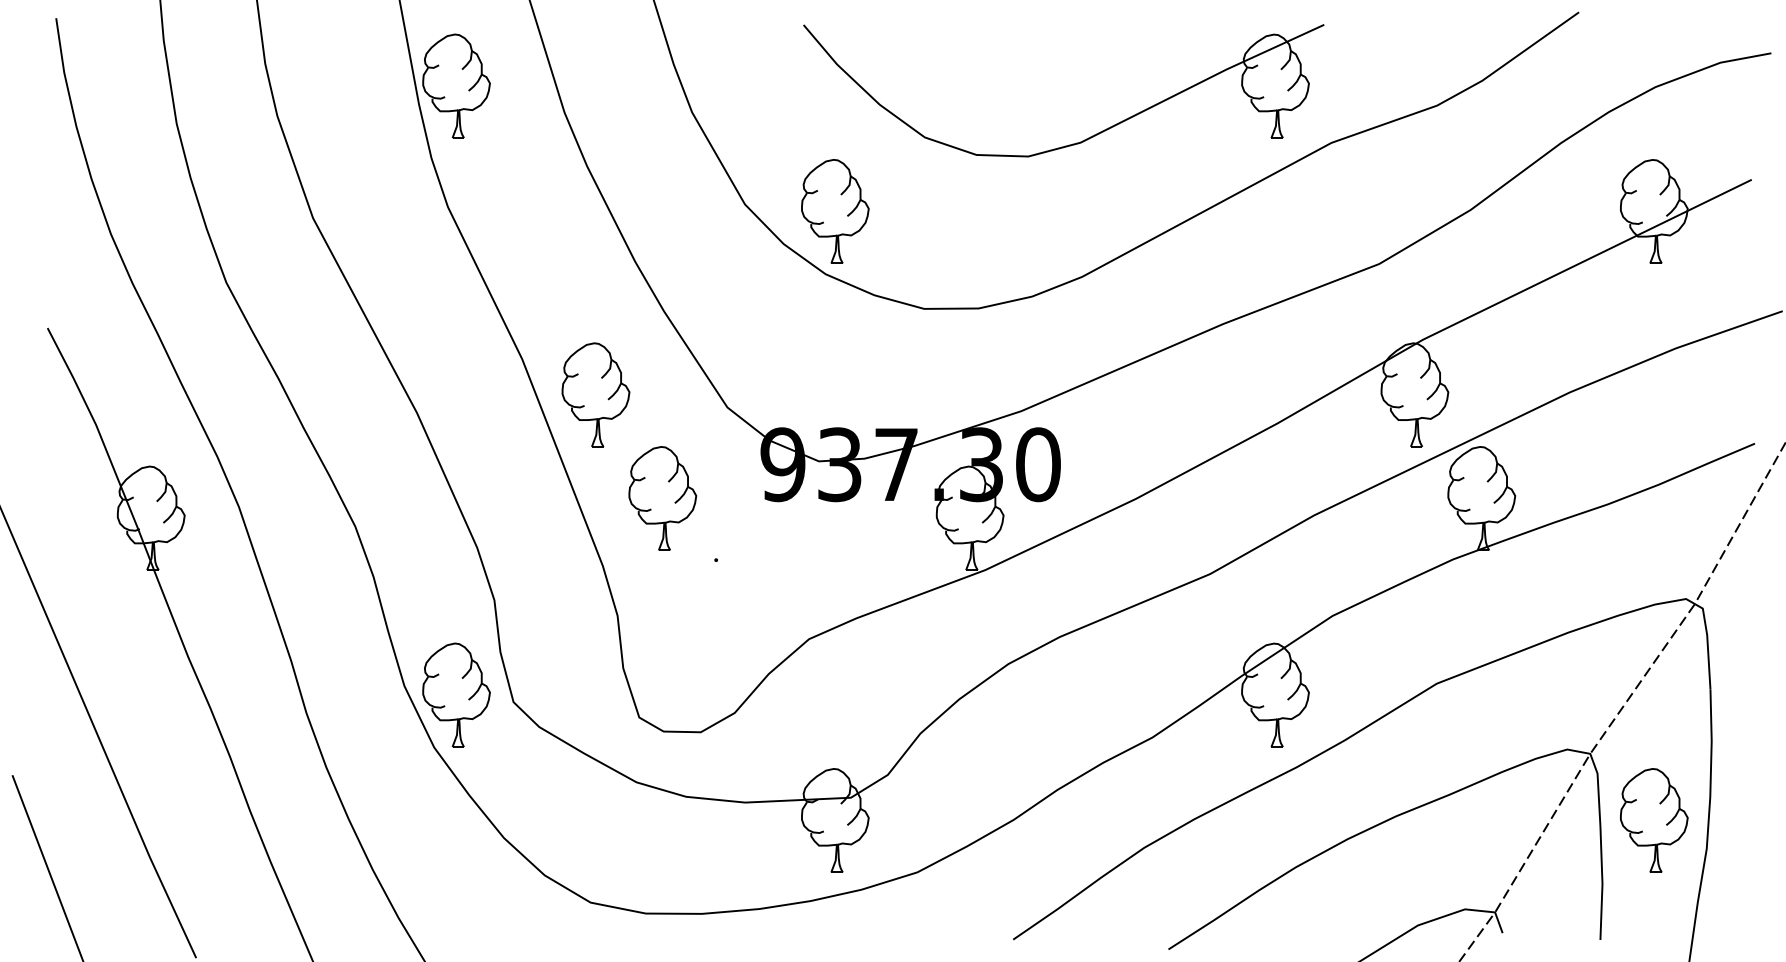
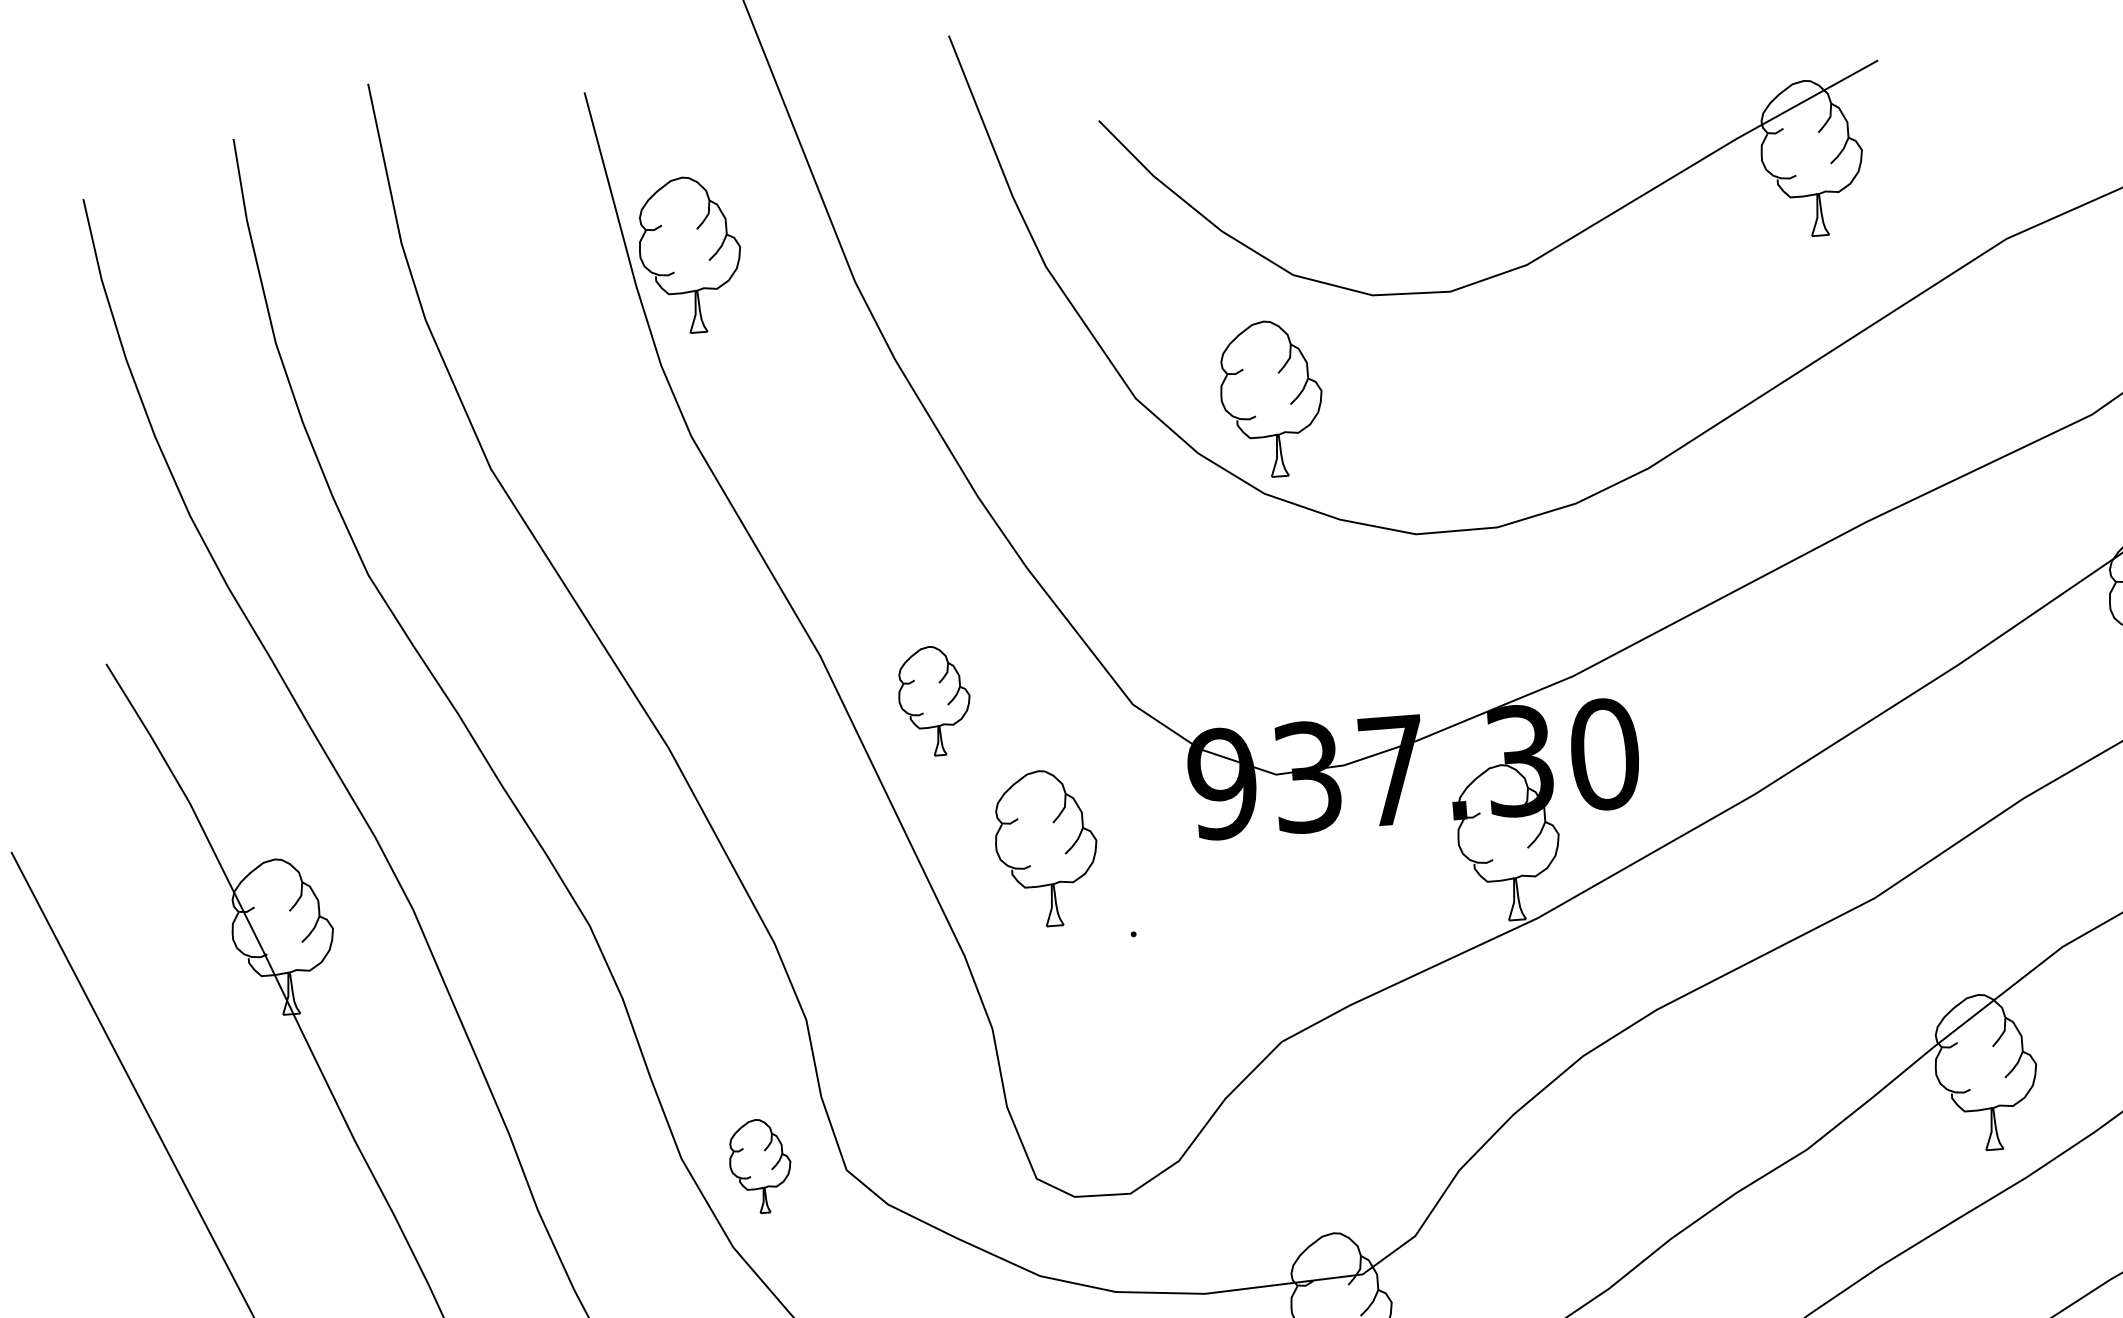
part: (1086, 138) -> (1535, 258), moved
part: (595, 394) -> (933, 700), size x0.7
part: (456, 694) -> (760, 1165), size x0.6

